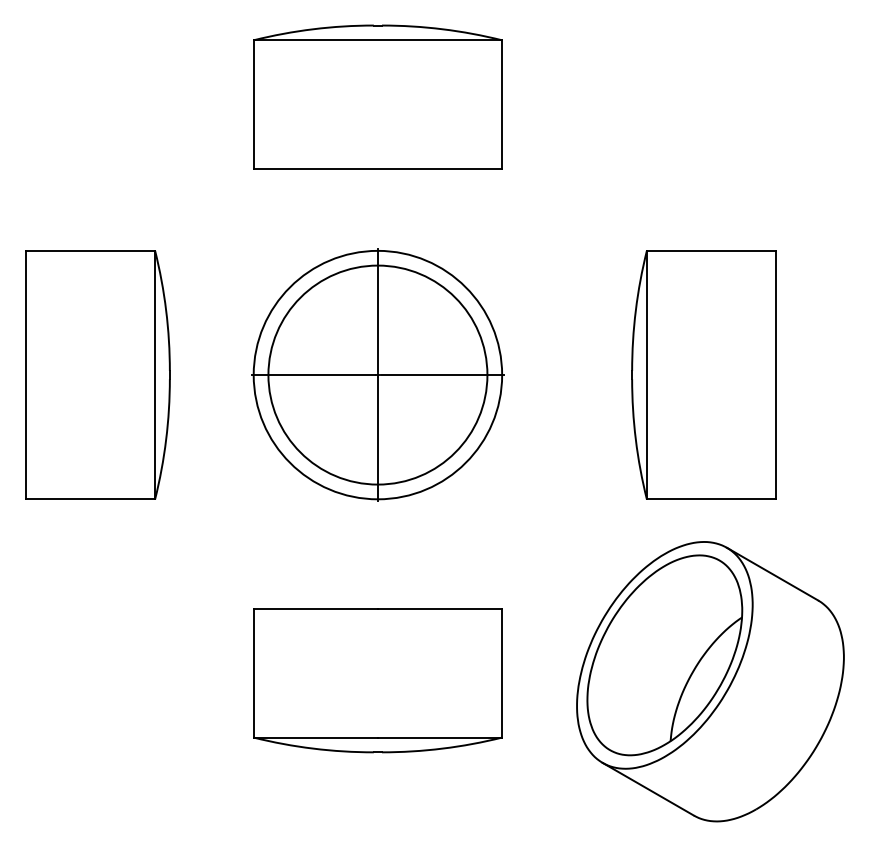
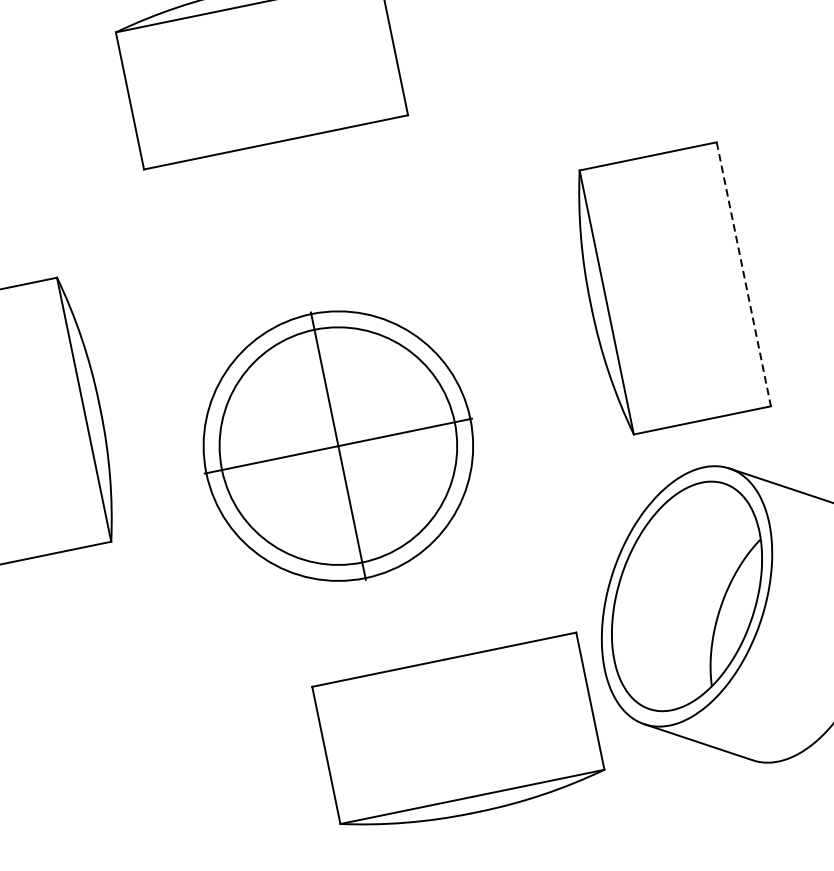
part: (377, 374) -> (337, 445), moved
line: (775, 375) -> (743, 274), solid -> dashed
part: (377, 680) -> (459, 736), moved

